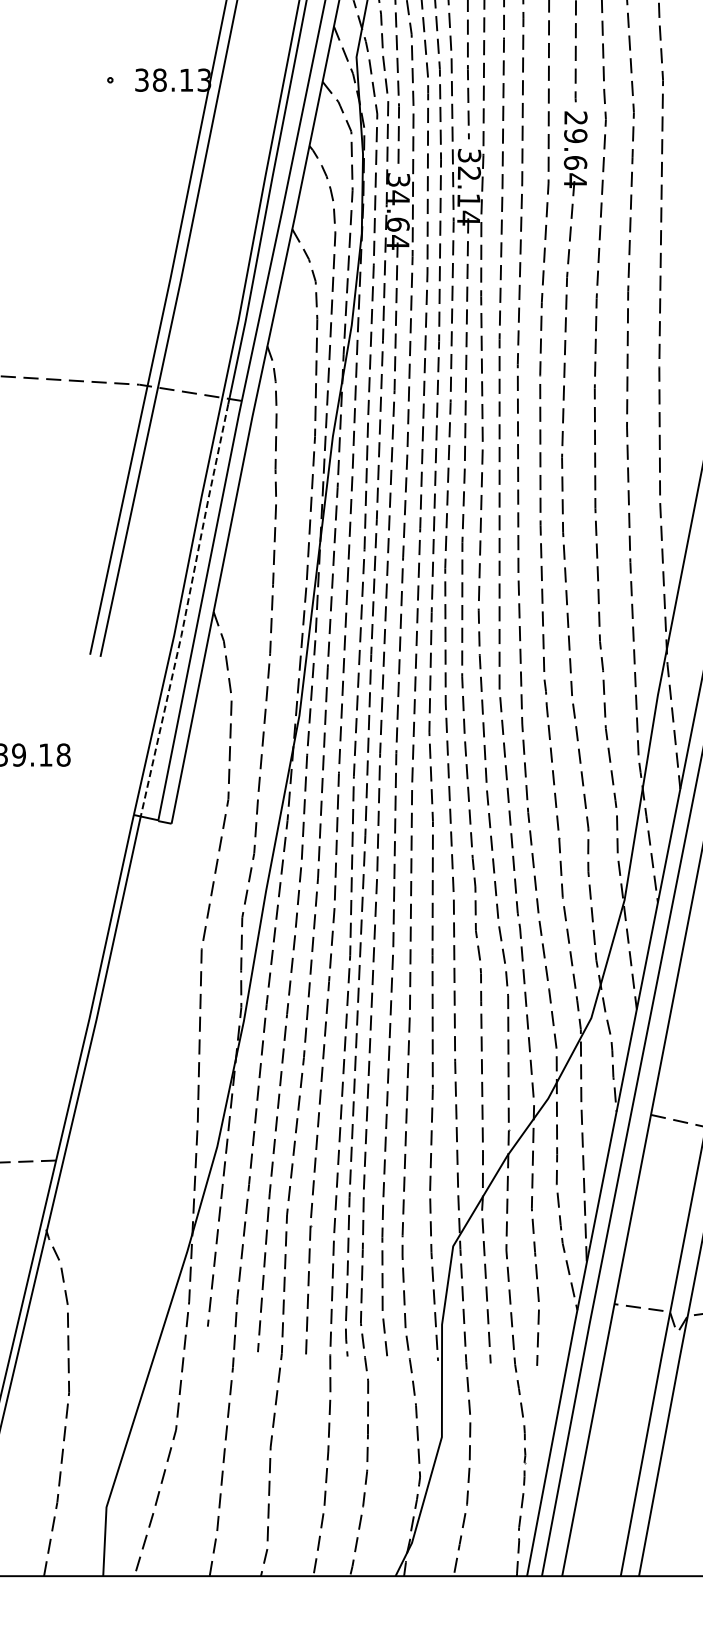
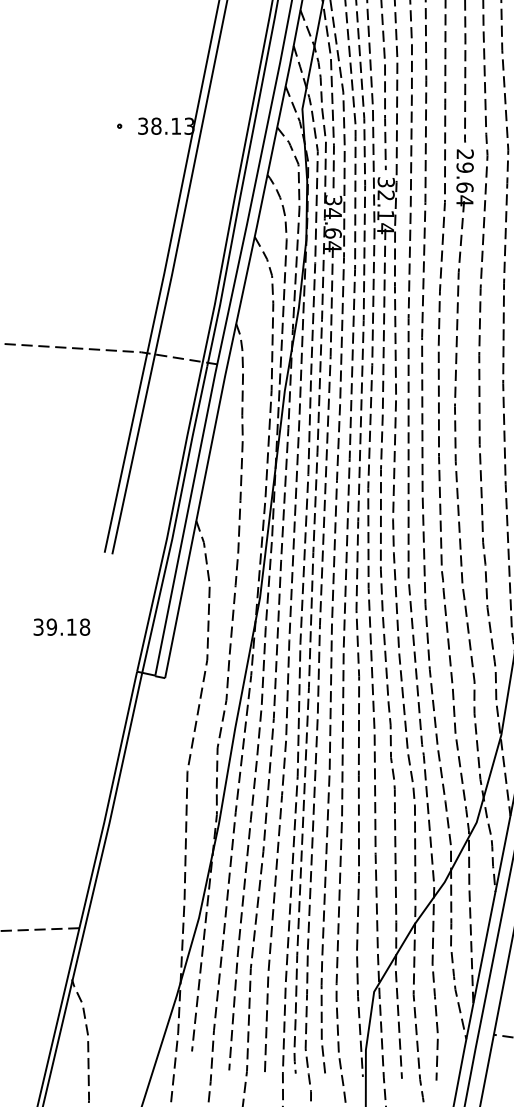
line: (186, 611) -> (176, 520), dashed -> solid

